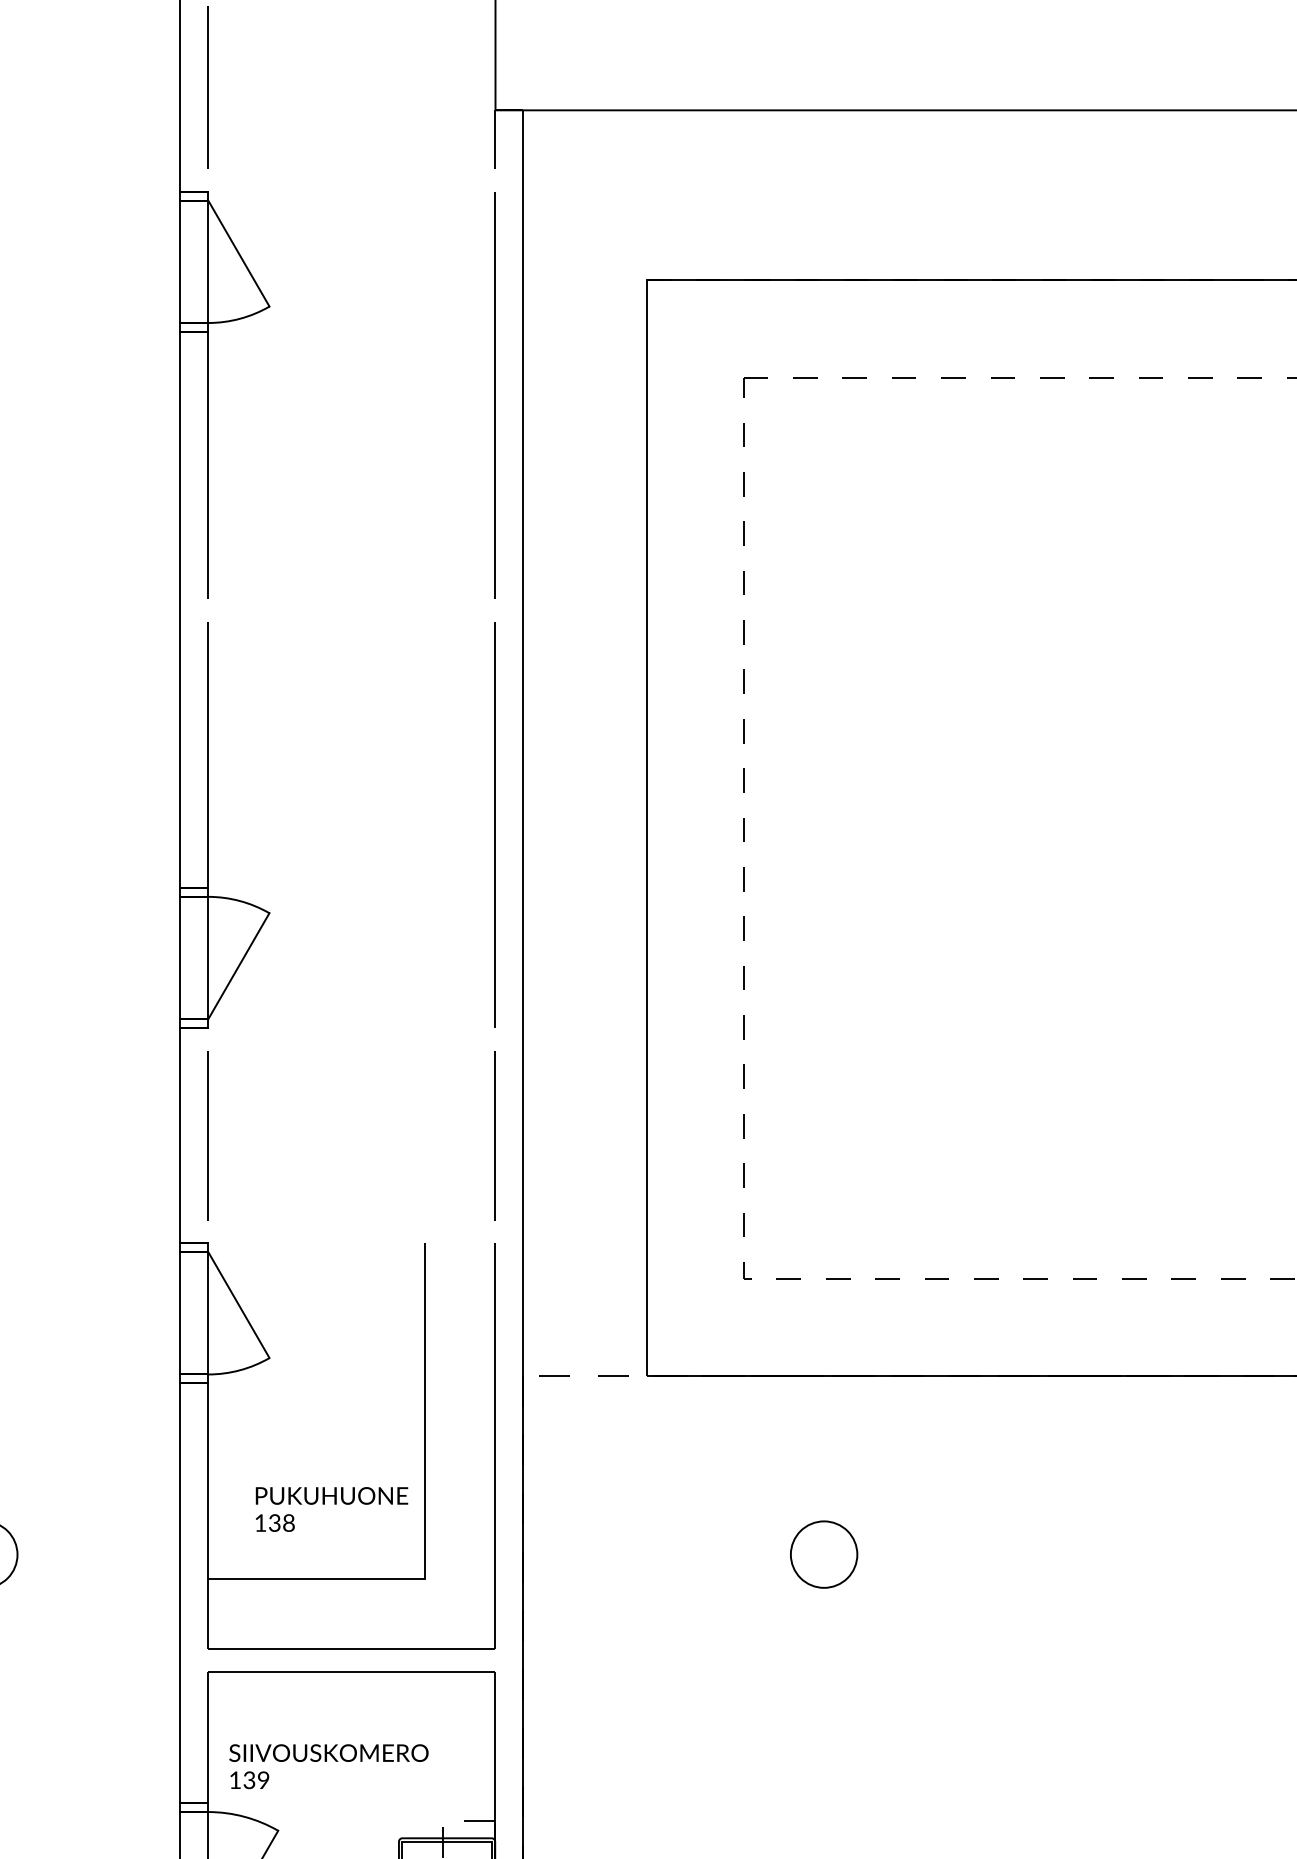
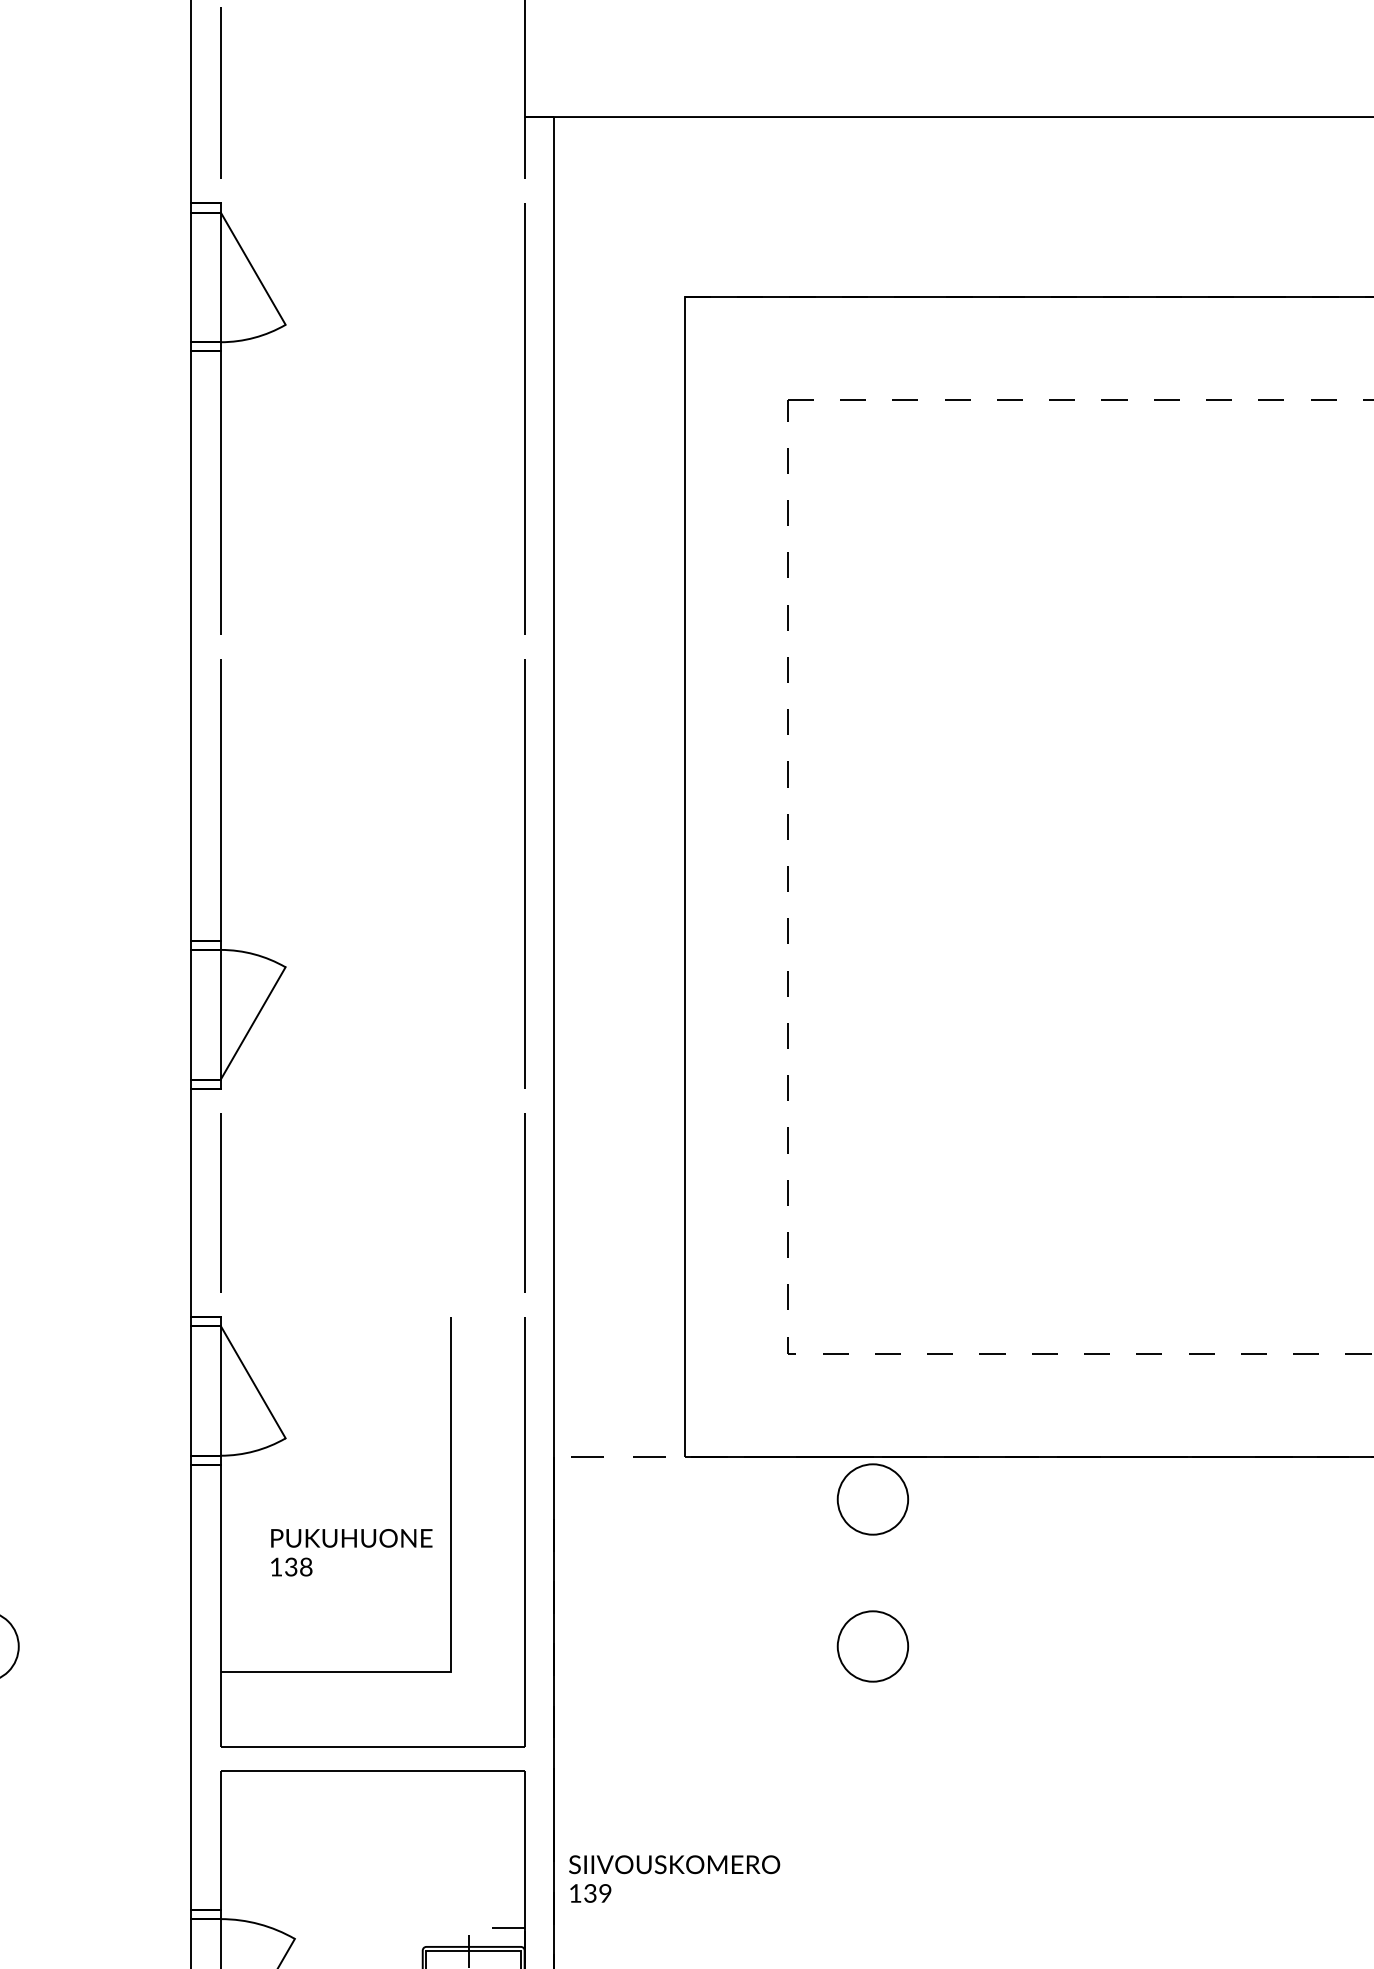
part: (823, 1415) -> (872, 1499), added
text: (331, 1509) -> (351, 1552), moved
text: (328, 1766) -> (674, 1878), moved

